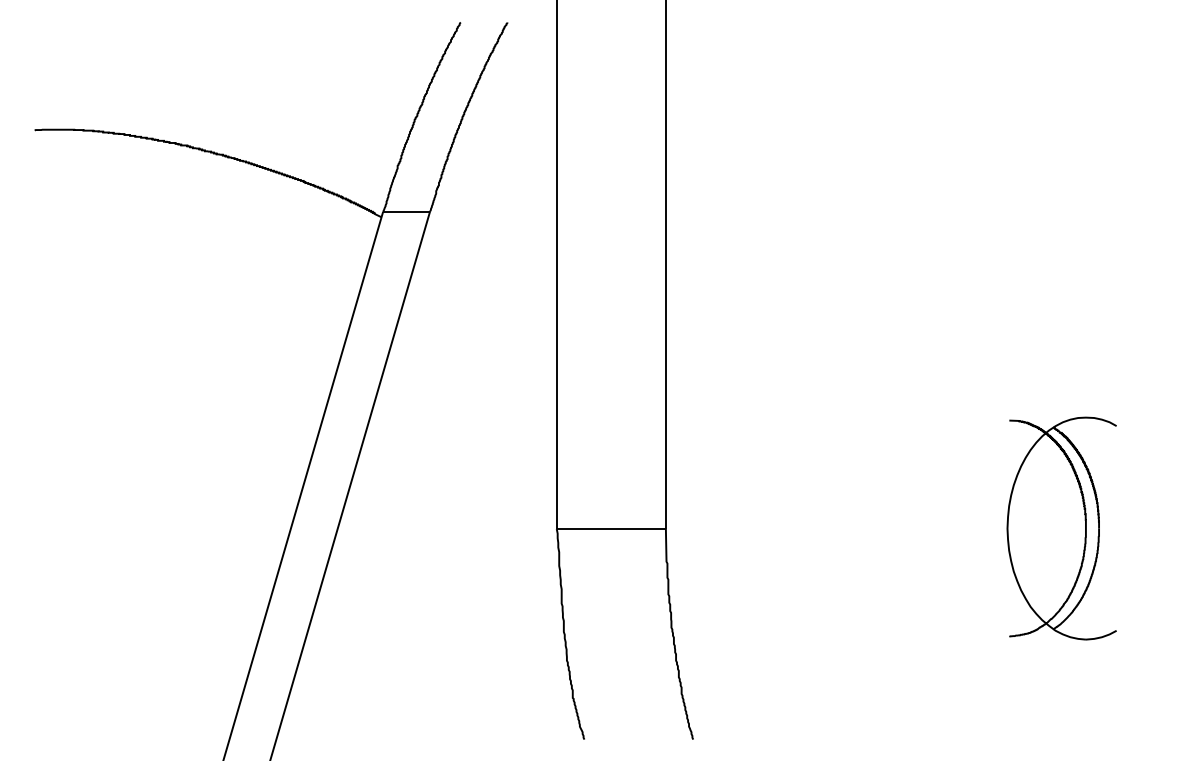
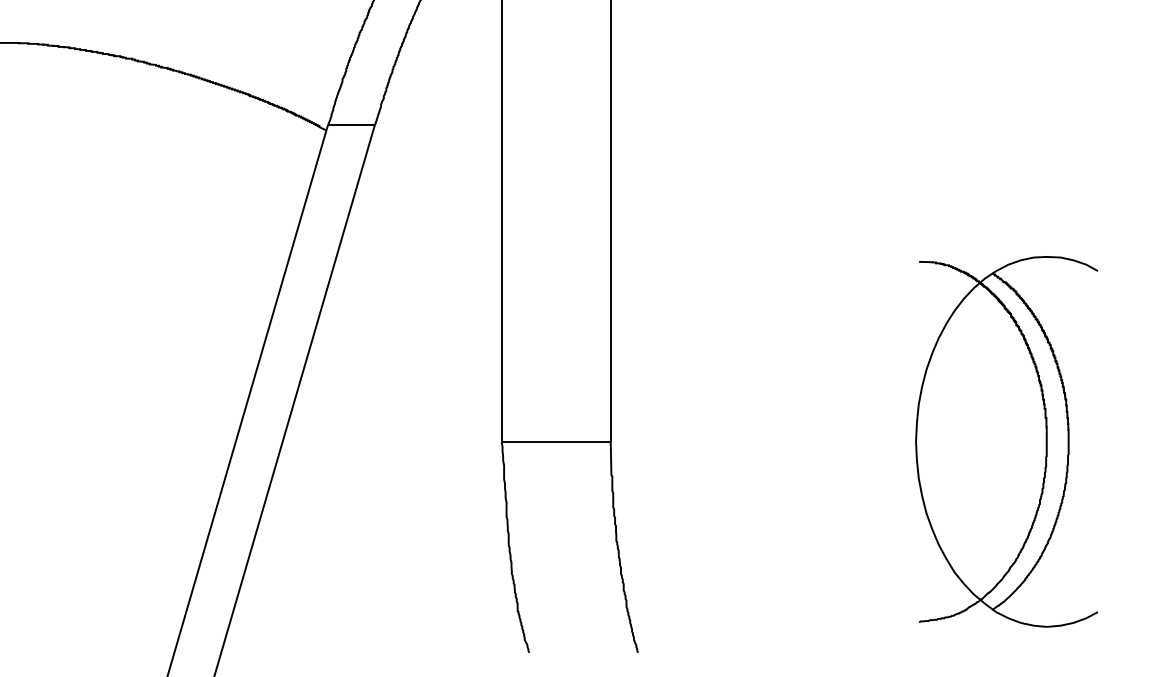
part: (1061, 528) -> (1006, 441), size x1.67

